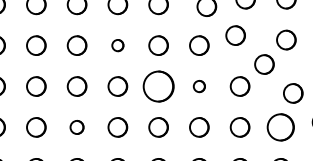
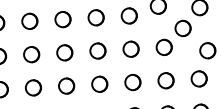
part: (117, 45) -> (62, 19), size x1.67
circle: (158, 86) -> (97, 51), size x0.62
circle: (199, 86) -> (131, 49), size x1.67
part: (76, 127) -> (32, 87), size x1.43
part: (280, 127) -> (198, 79), size x0.71

